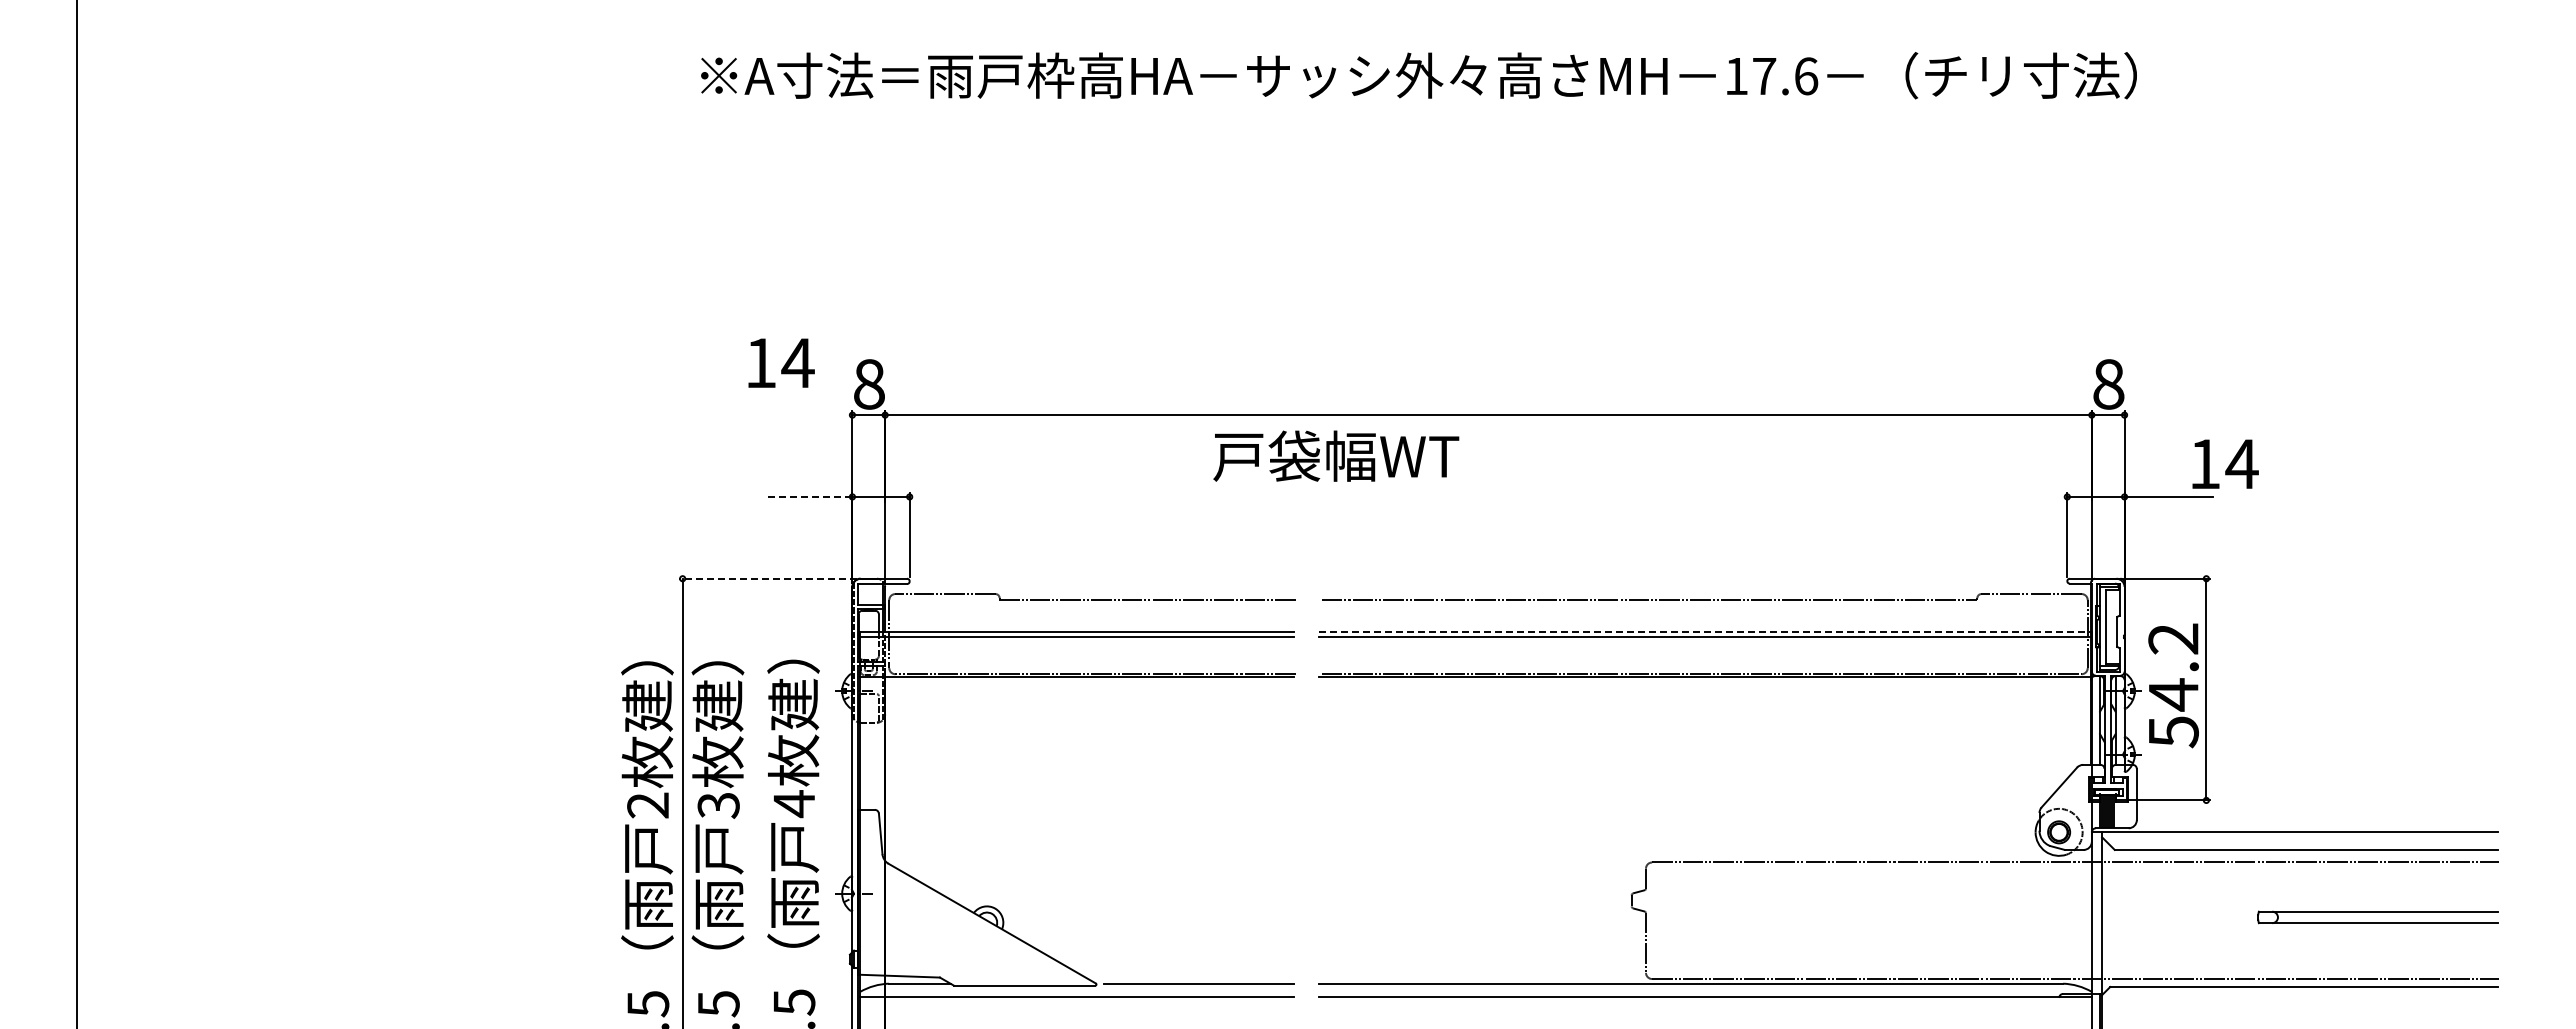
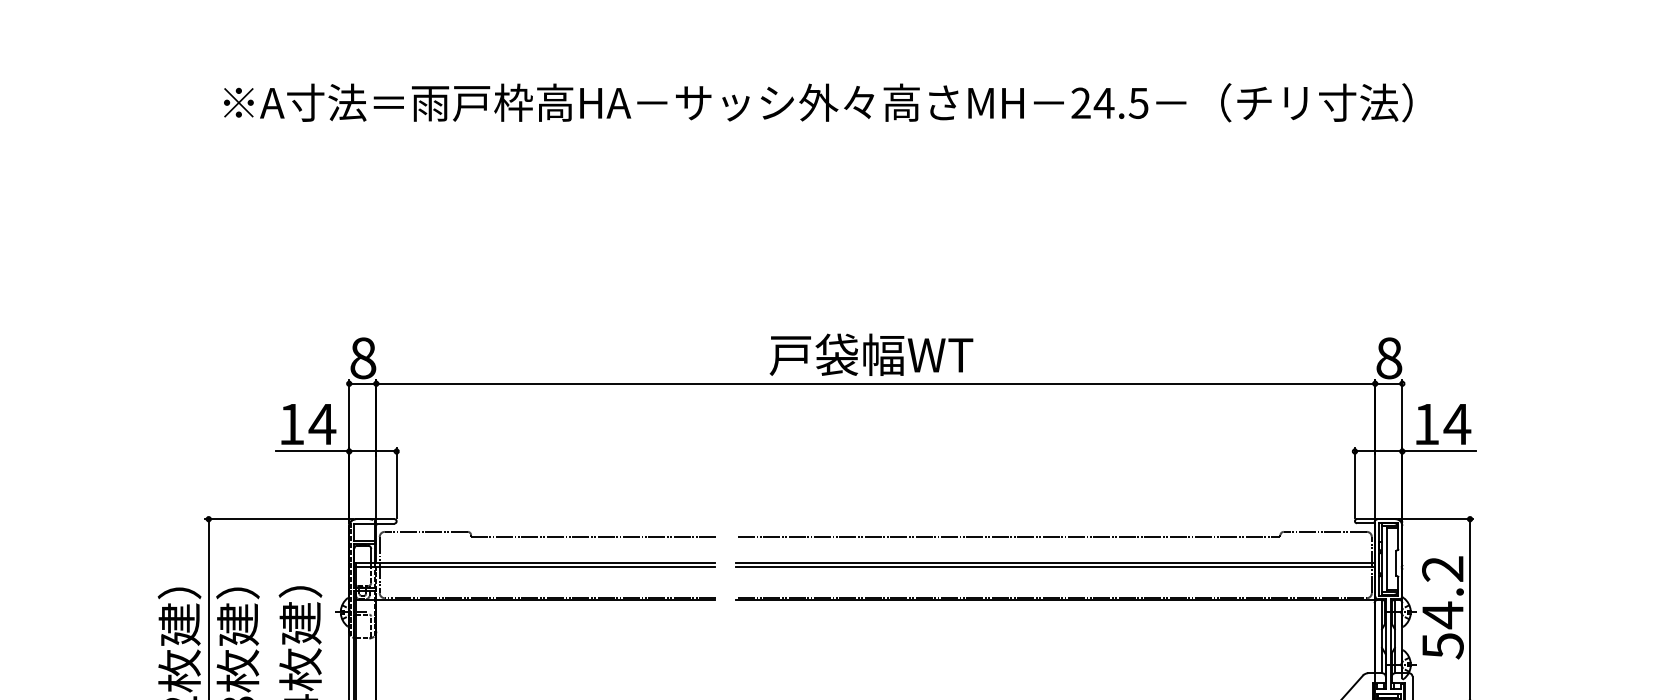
text: (1771, 76) -> (1110, 103), 17.6 -> 24.5
text: (781, 362) -> (308, 423), moved
text: (1336, 455) -> (871, 354), moved
text: (2225, 463) -> (1443, 423), moved
line: (807, 496) -> (312, 451), dashed -> solid
line: (767, 578) -> (278, 518), dashed -> solid
line: (1706, 631) -> (1056, 562), dashed -> solid

